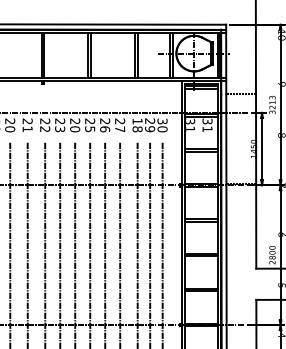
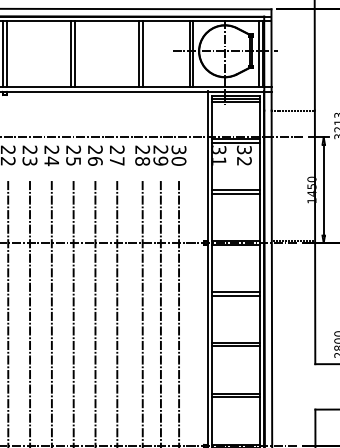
text: (137, 120) -> (142, 148), 18 -> 28
text: (207, 128) -> (244, 160), 31 -> 32
text: (75, 129) -> (52, 161), 20 -> 24

